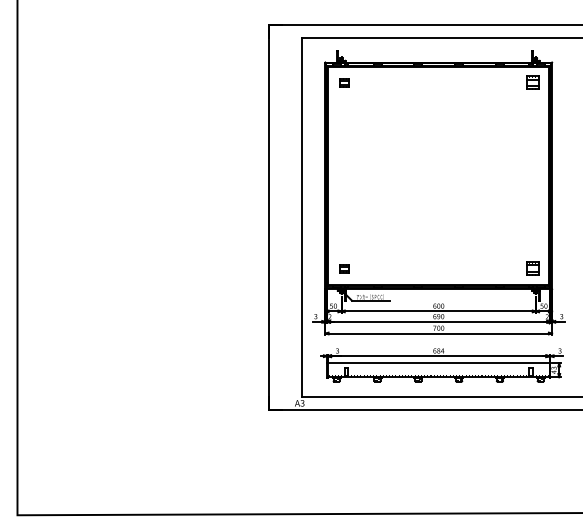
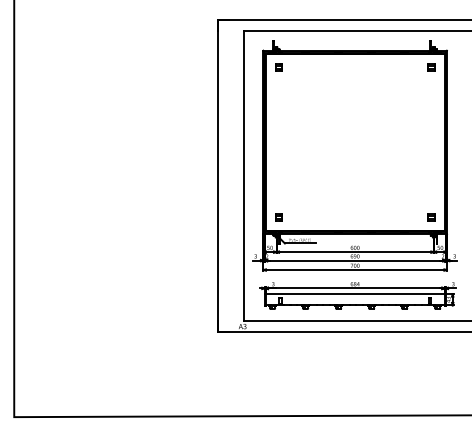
part: (532, 82) -> (431, 66), size x0.62
part: (532, 268) -> (431, 217), size x0.62

